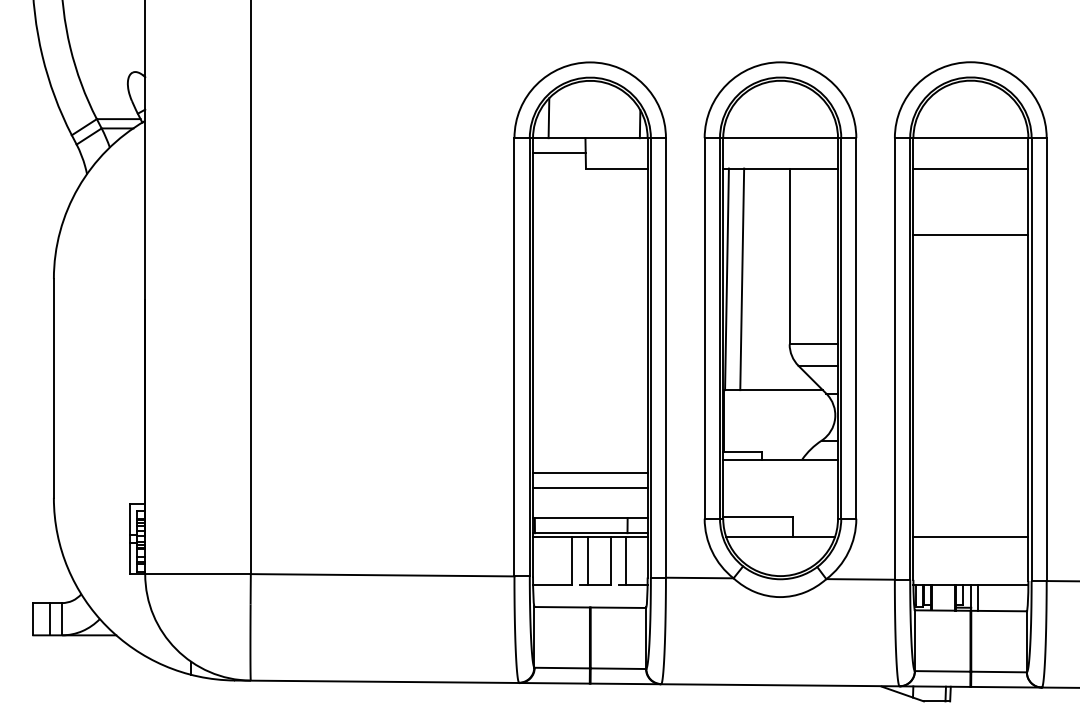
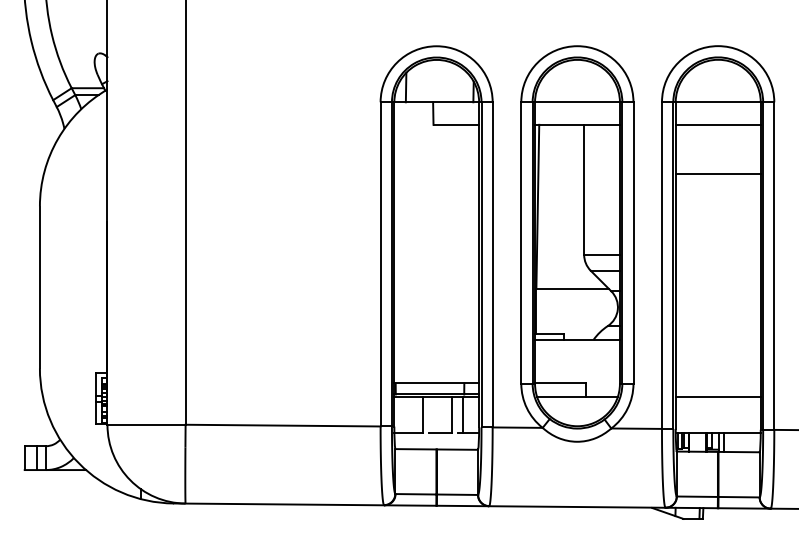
line: (559, 153) -> (413, 113), removed
line: (742, 279) -> (549, 206), removed
line: (590, 472) -> (436, 349), removed
line: (590, 487) -> (436, 360), removed
line: (587, 560) -> (434, 414), removed

